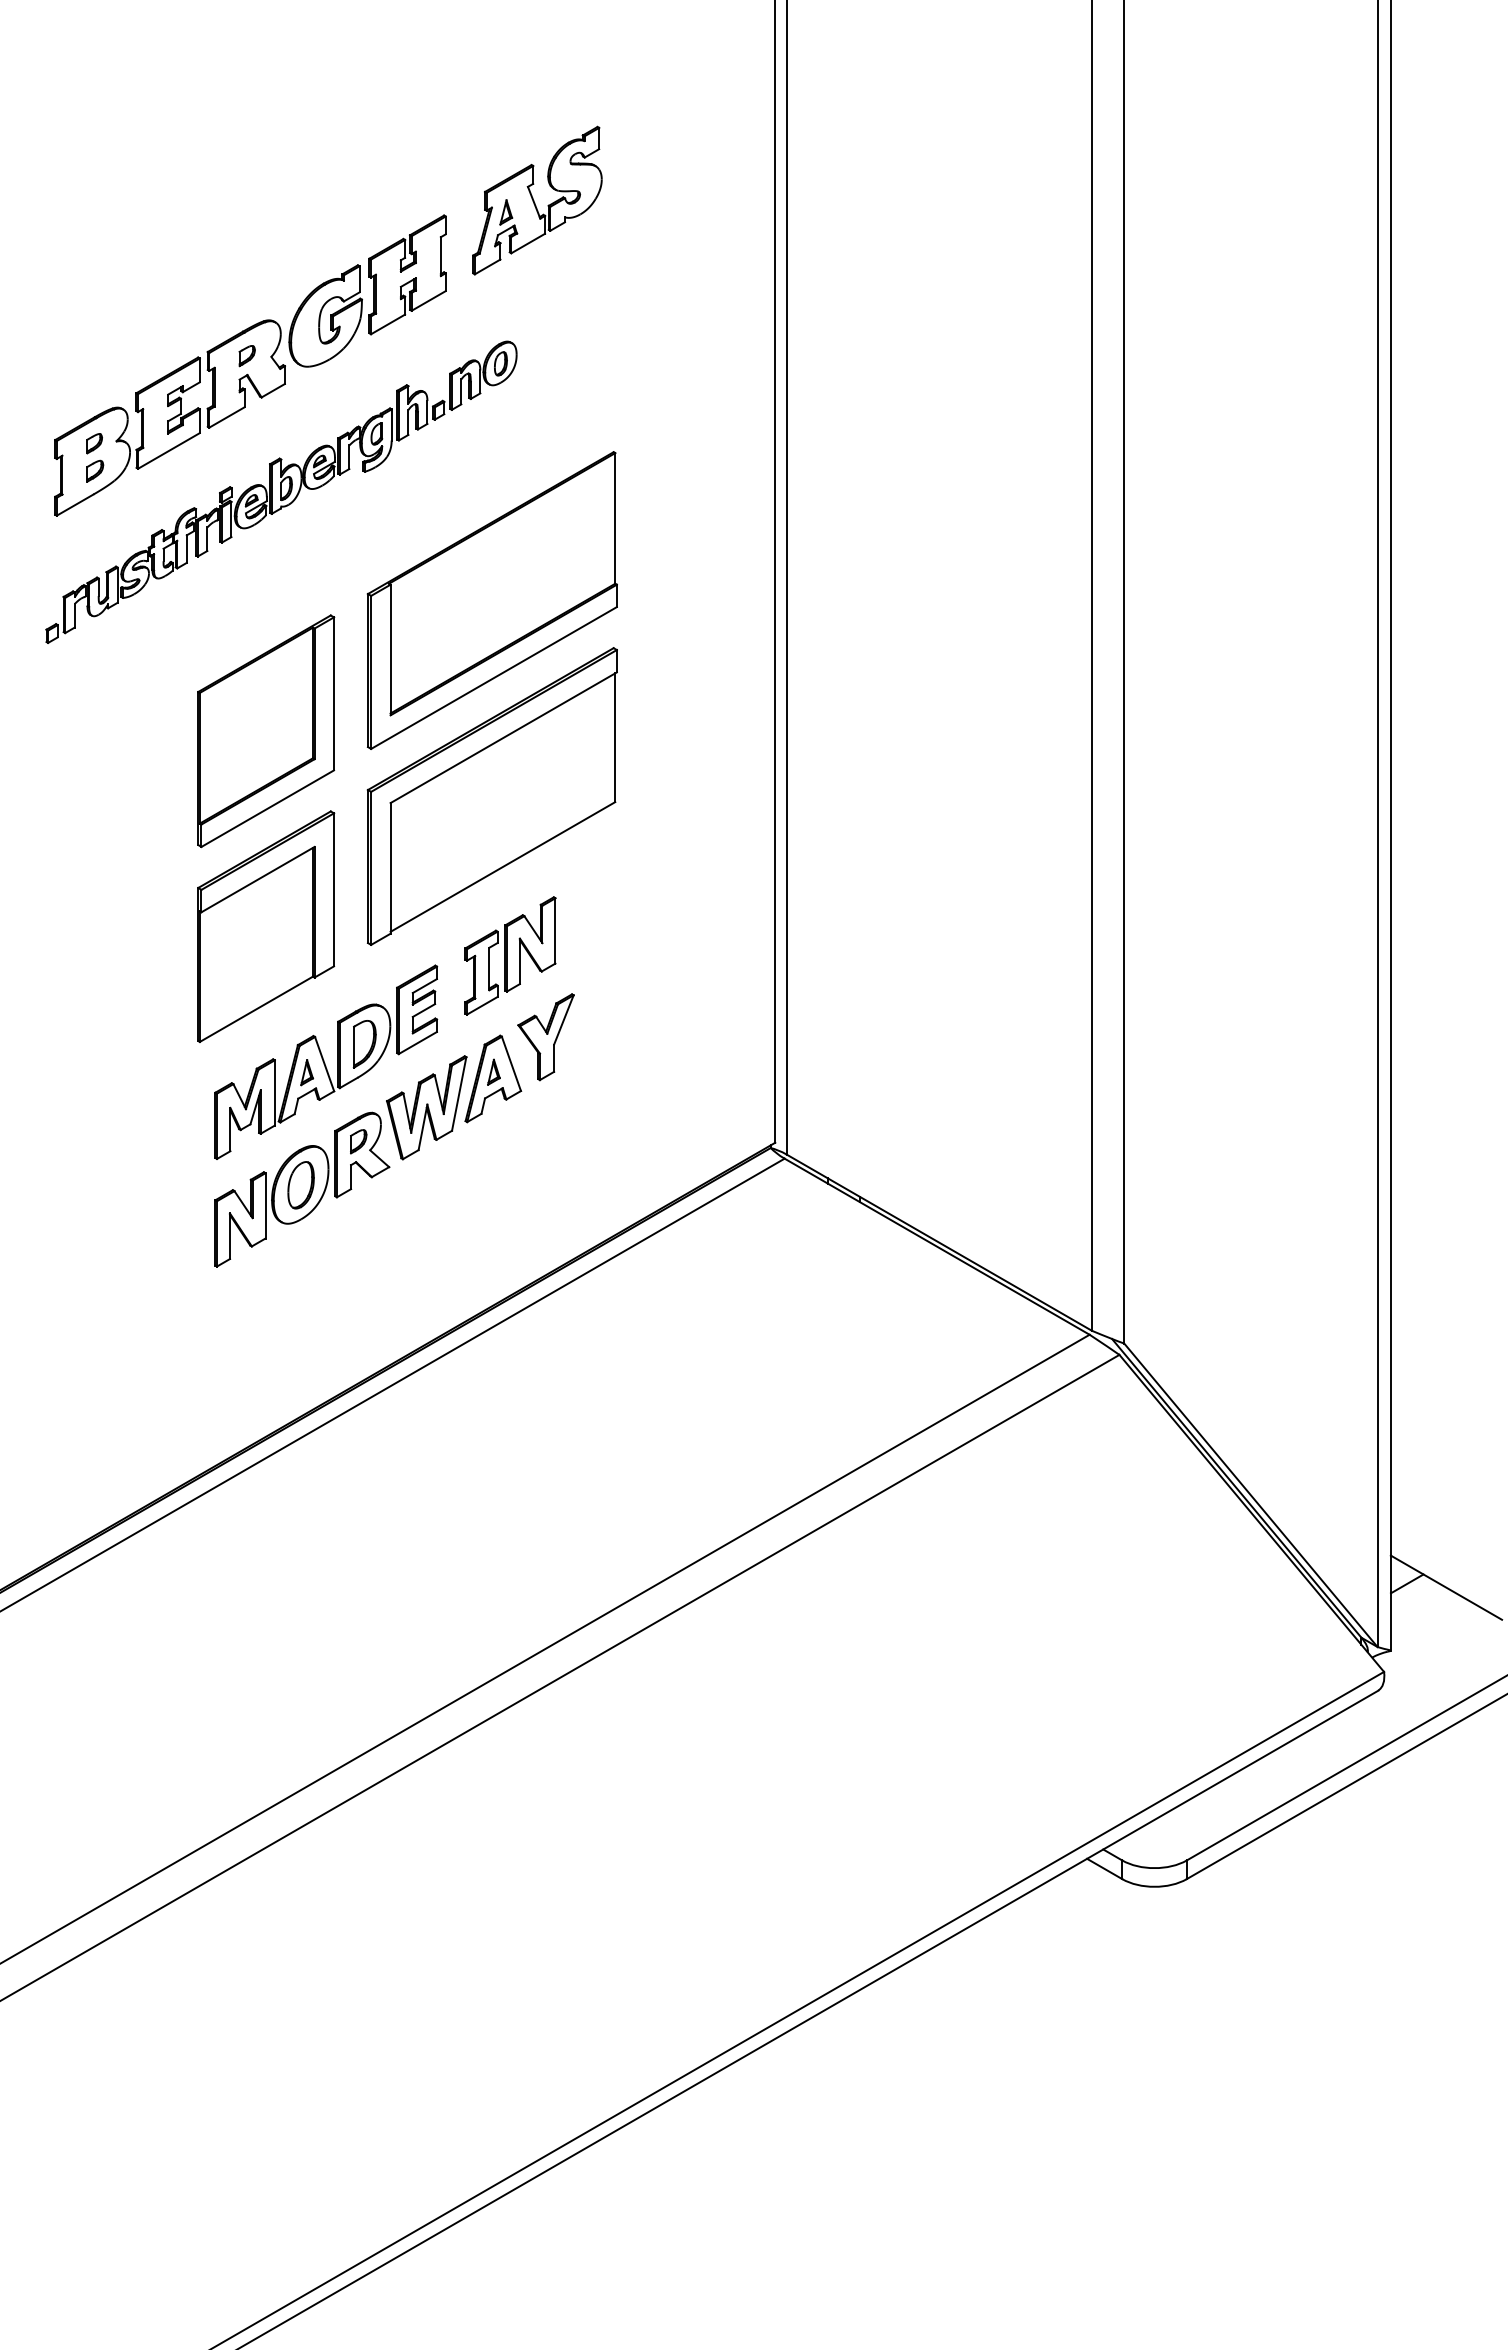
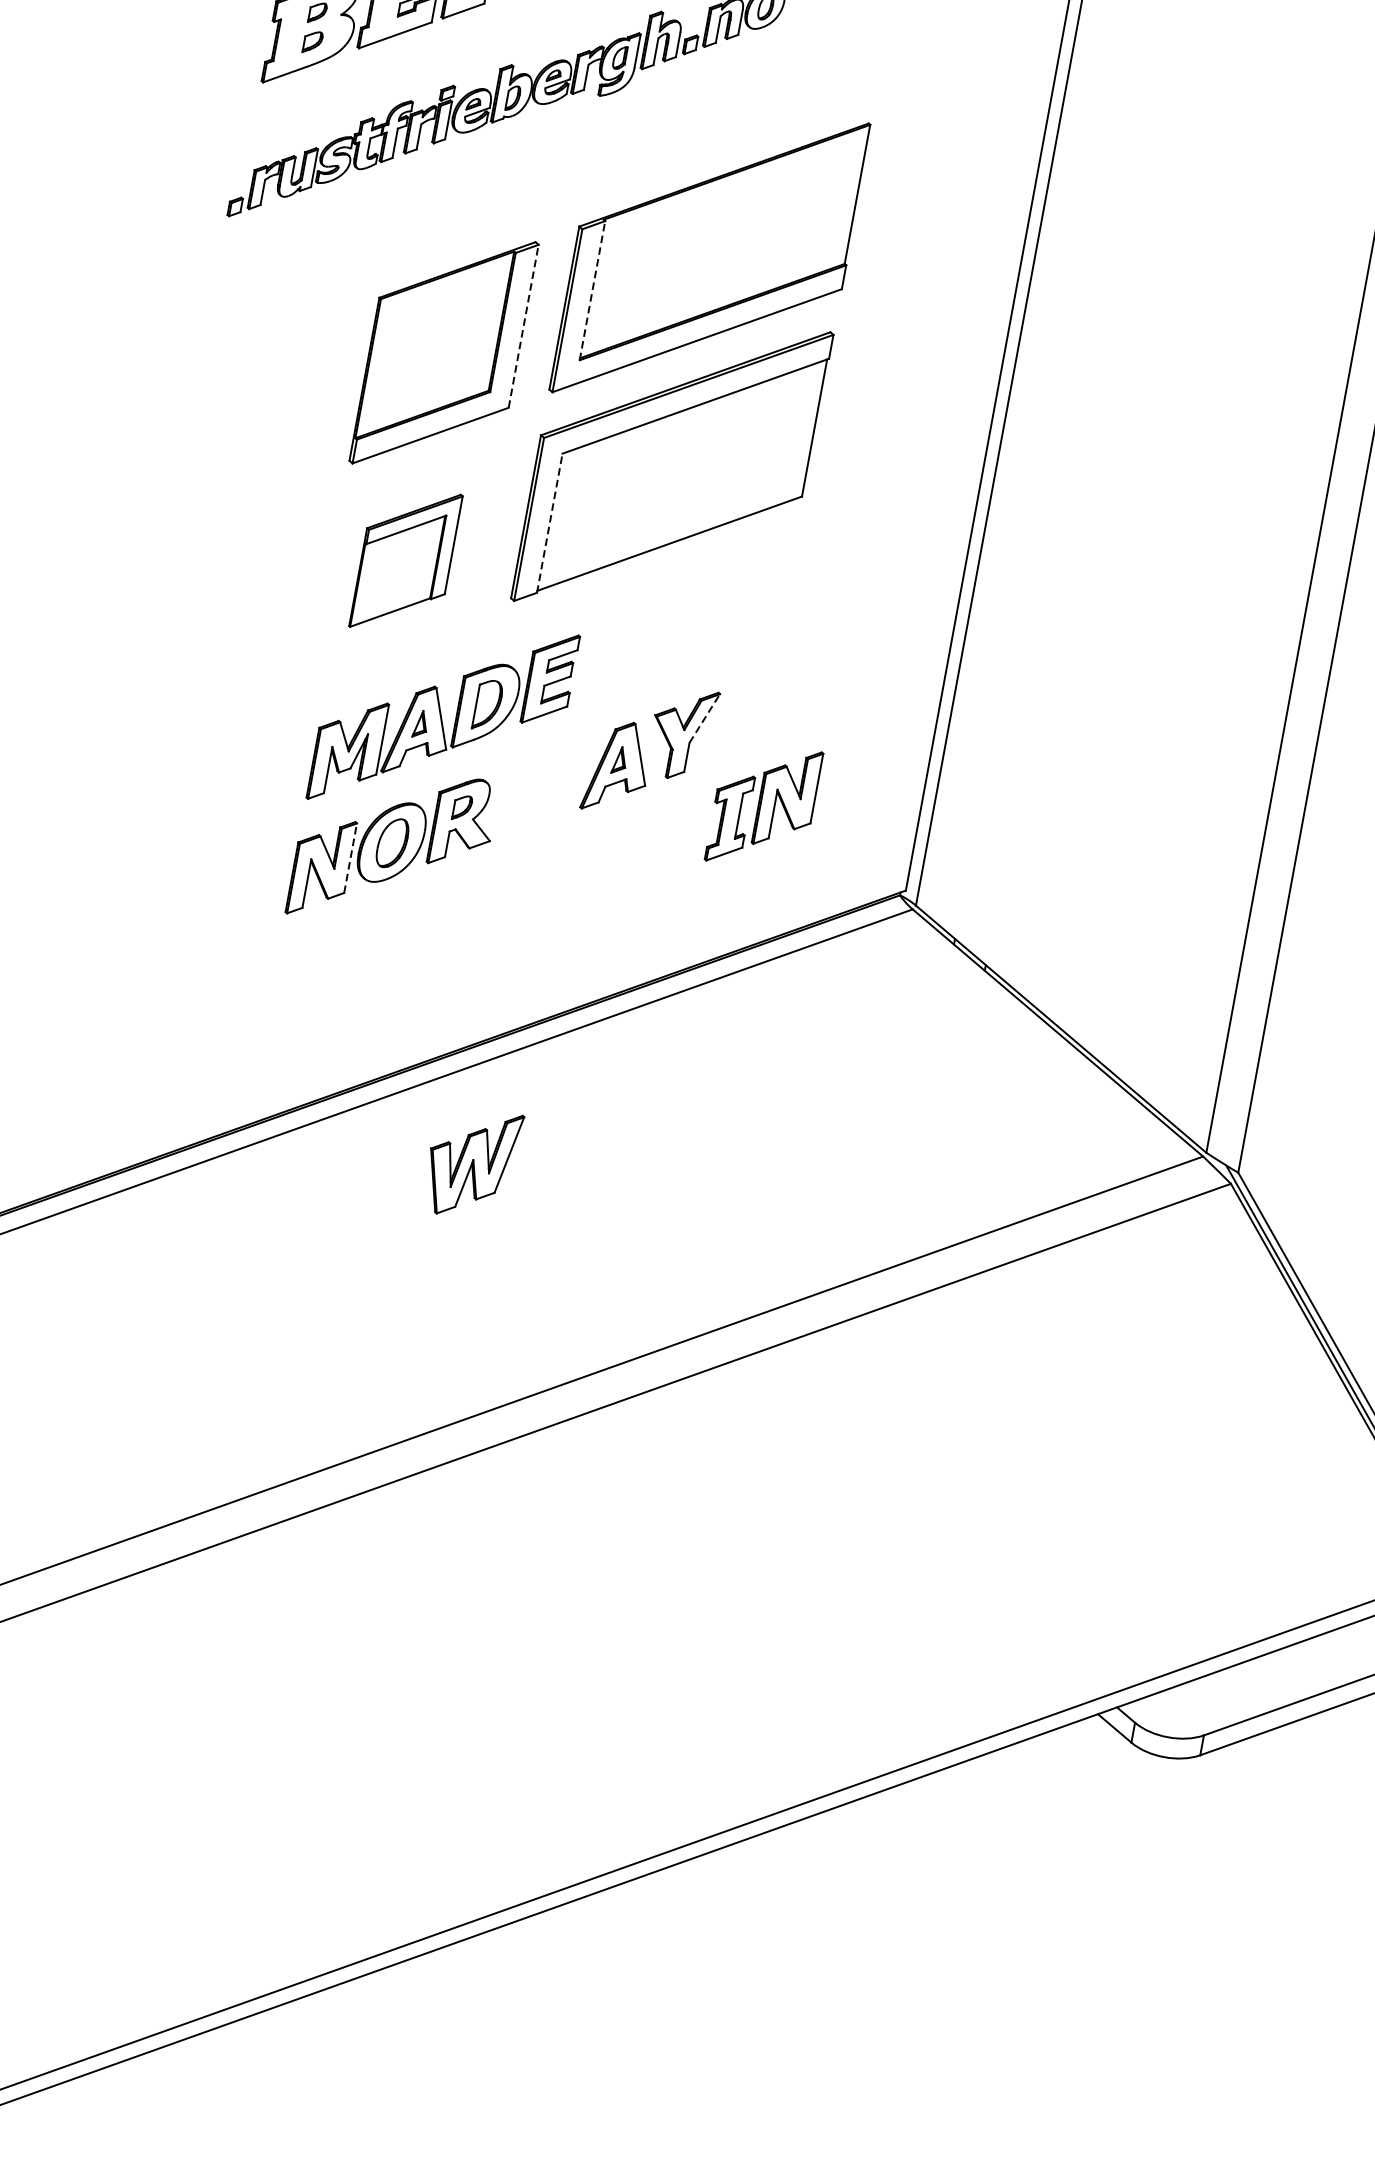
line: (390, 649) -> (592, 290), solid -> dashed
line: (334, 693) -> (524, 326), solid -> dashed
line: (390, 867) -> (549, 522), solid -> dashed
part: (266, 926) -> (406, 560), size x0.6
part: (510, 955) -> (764, 805), moved
line: (563, 1019) -> (704, 717), solid -> dashed
part: (426, 1107) -> (471, 1162), moved
line: (265, 1205) -> (350, 857), solid -> dashed

